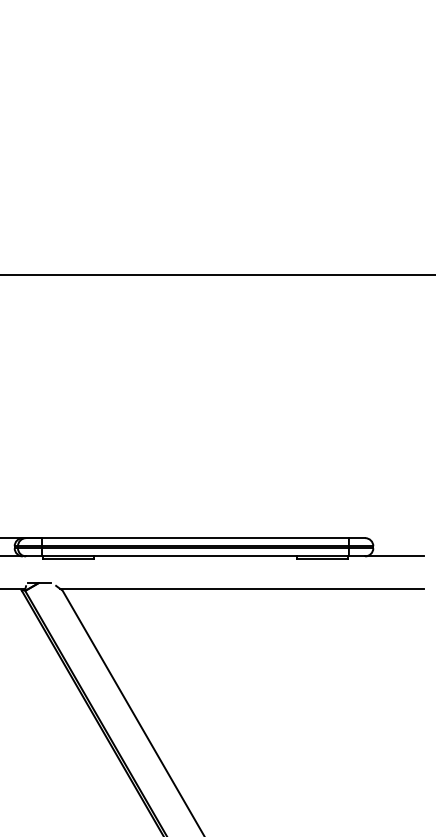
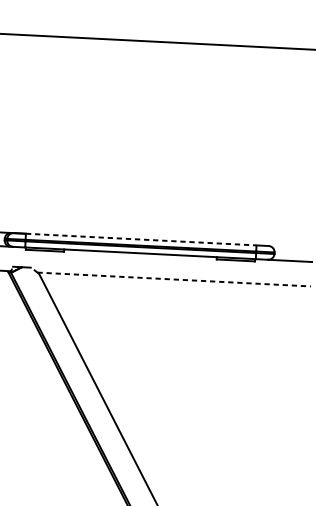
line: (196, 538) -> (141, 239), solid -> dashed
line: (242, 588) -> (174, 279), solid -> dashed

